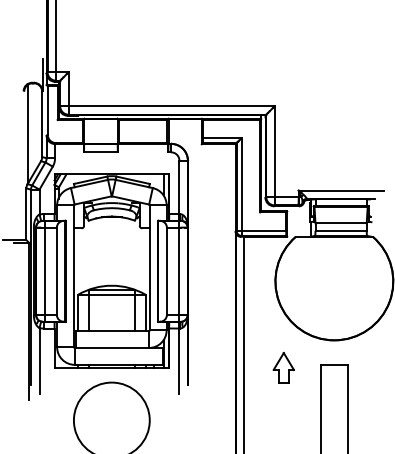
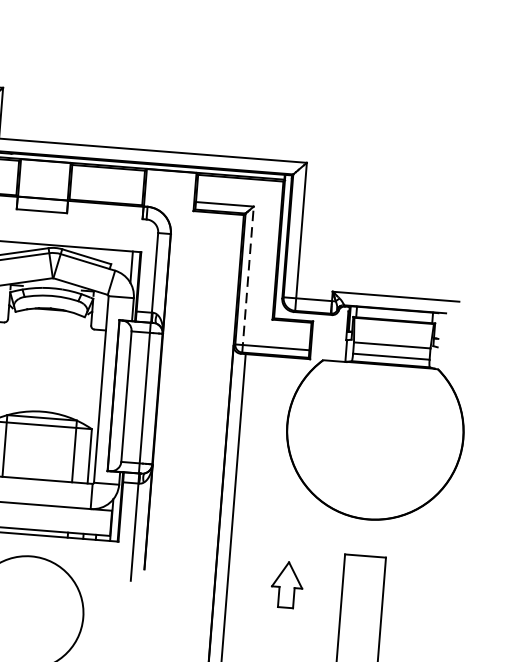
line: (241, 187) -> (247, 280), solid -> dashed
part: (283, 367) -> (286, 583), moved

